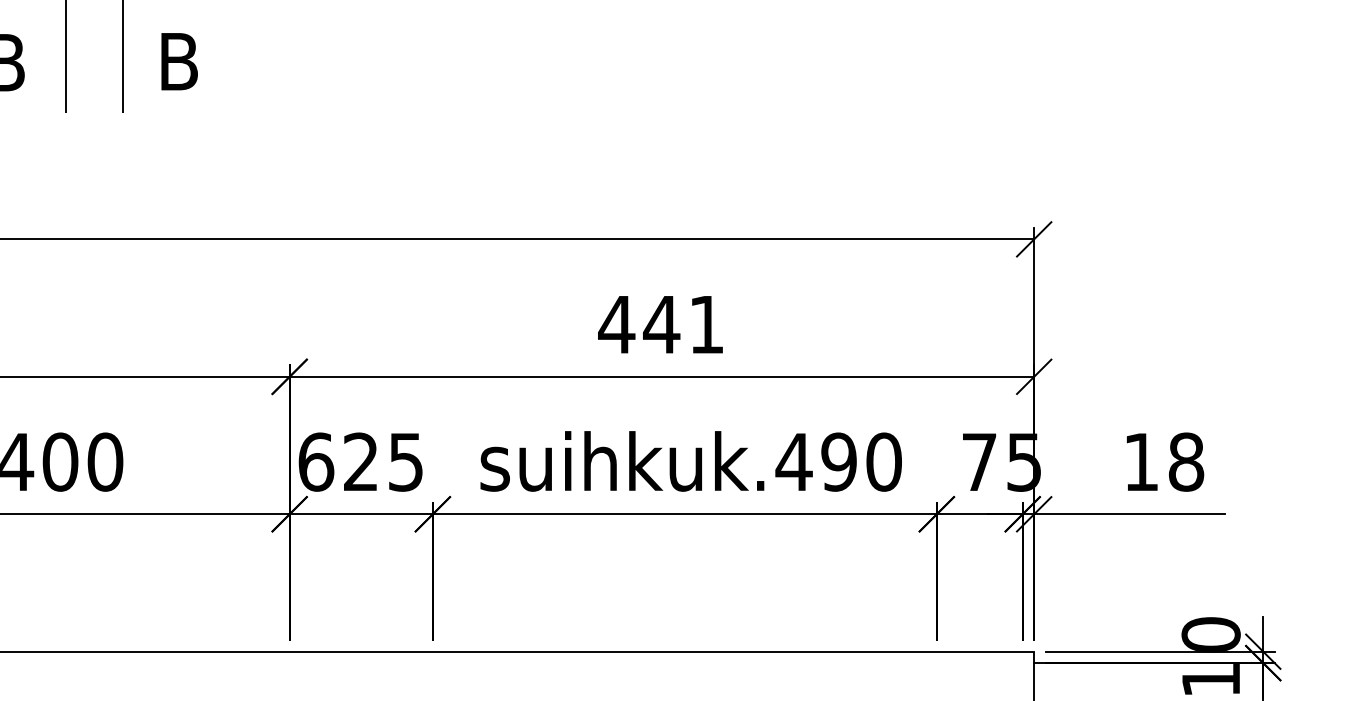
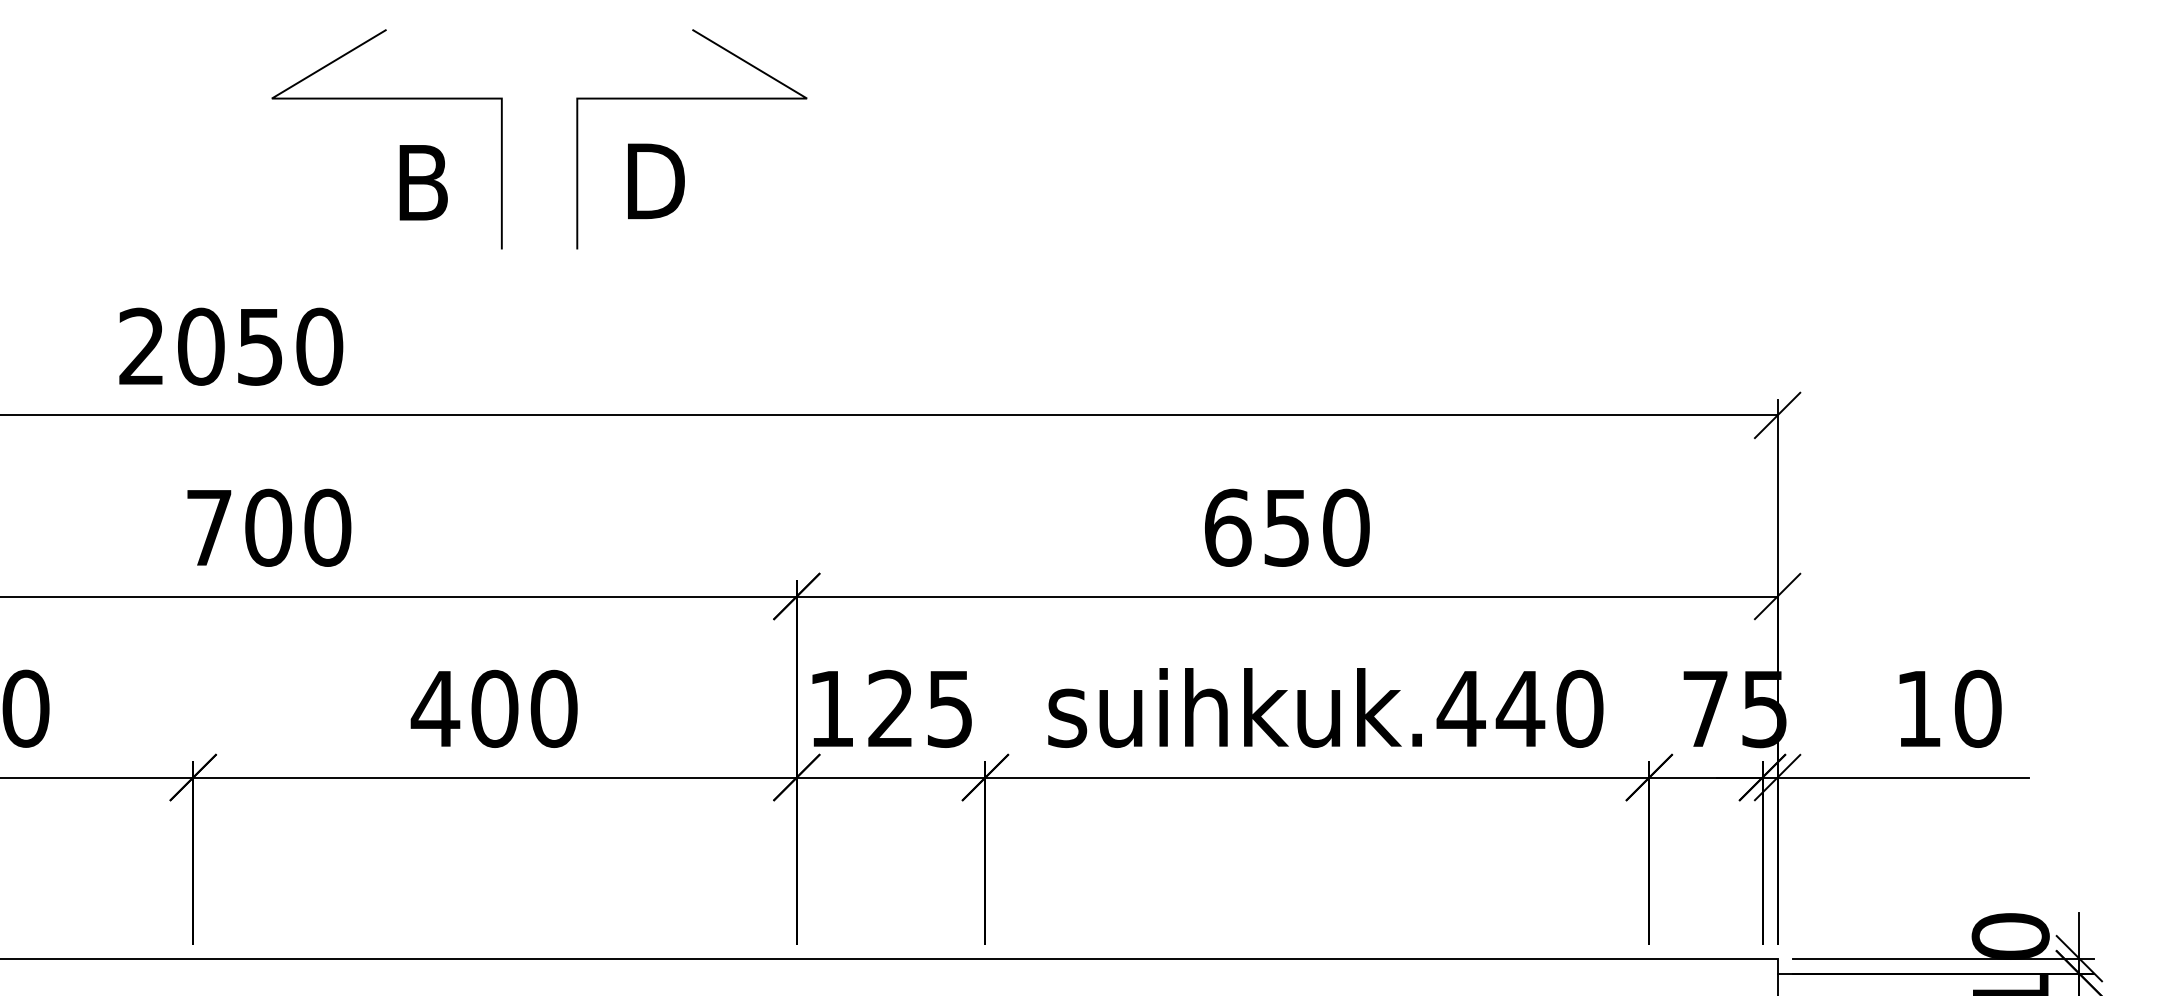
text: (186, 61) -> (660, 181), B -> D
text: (661, 324) -> (1286, 527), 441 -> 650
text: (316, 461) -> (831, 708), 625 -> 125
text: (839, 461) -> (1520, 708), suihkuk.490 -> suihkuk.440
text: (1185, 461) -> (1977, 708), 18 -> 10

